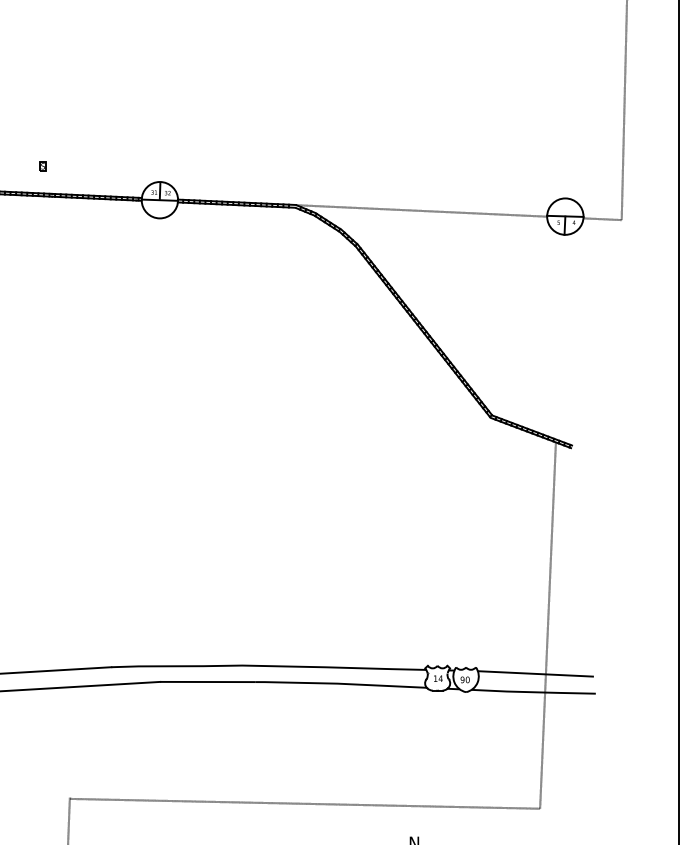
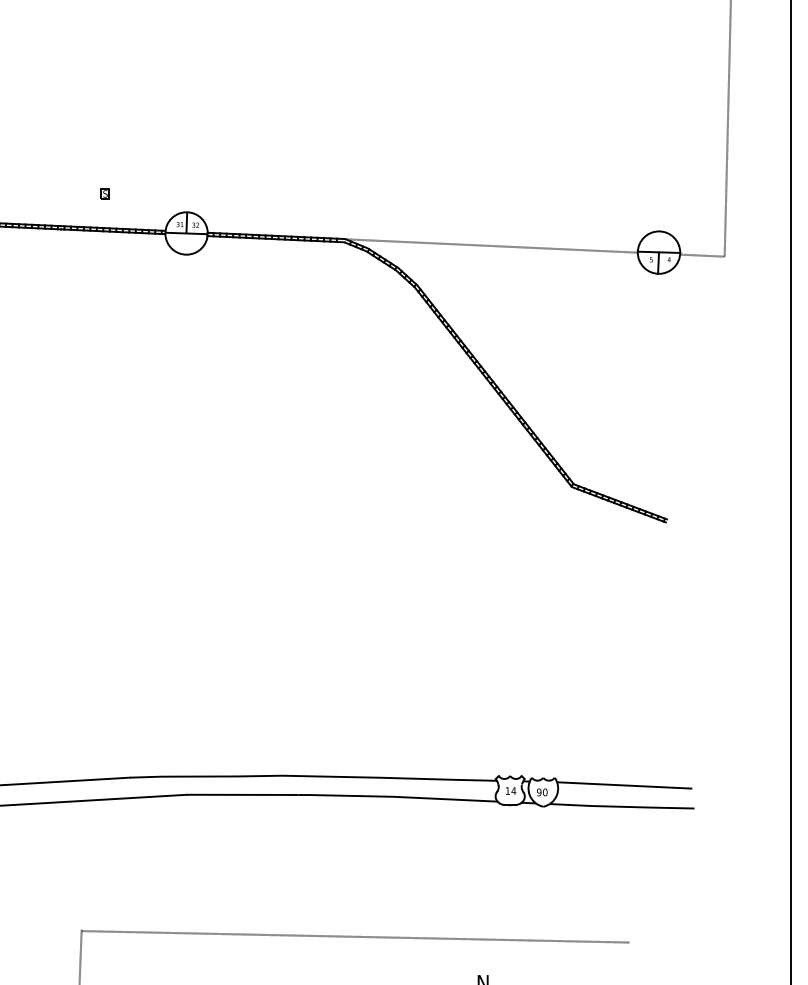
part: (42, 165) -> (104, 193), moved
line: (547, 625) -> (638, 728), removed

